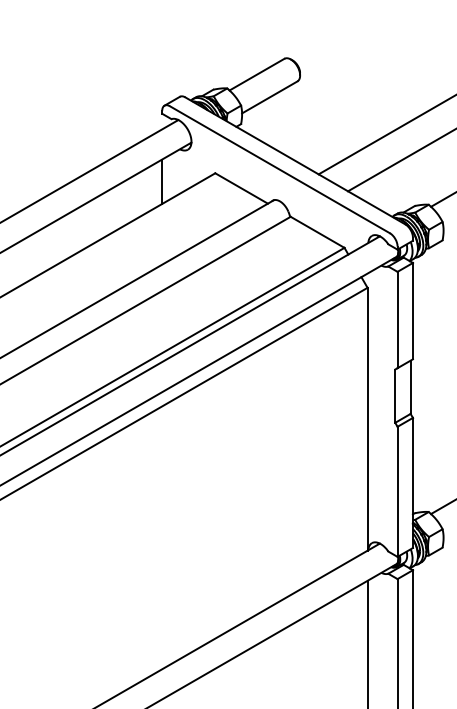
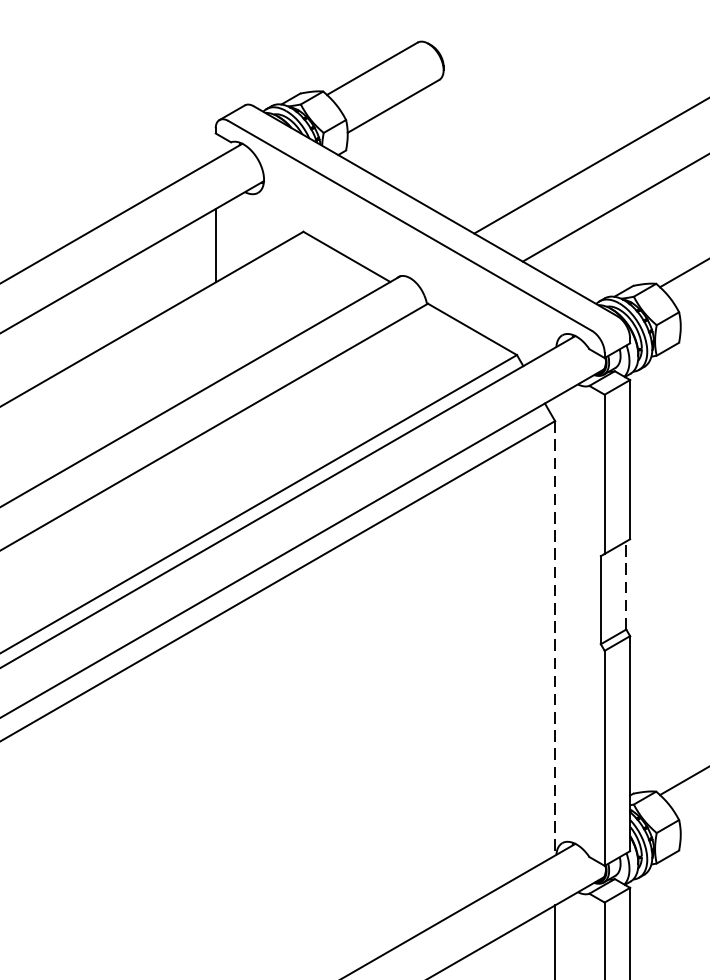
line: (410, 387) -> (626, 585), solid -> dashed
line: (367, 419) -> (554, 638), solid -> dashed

